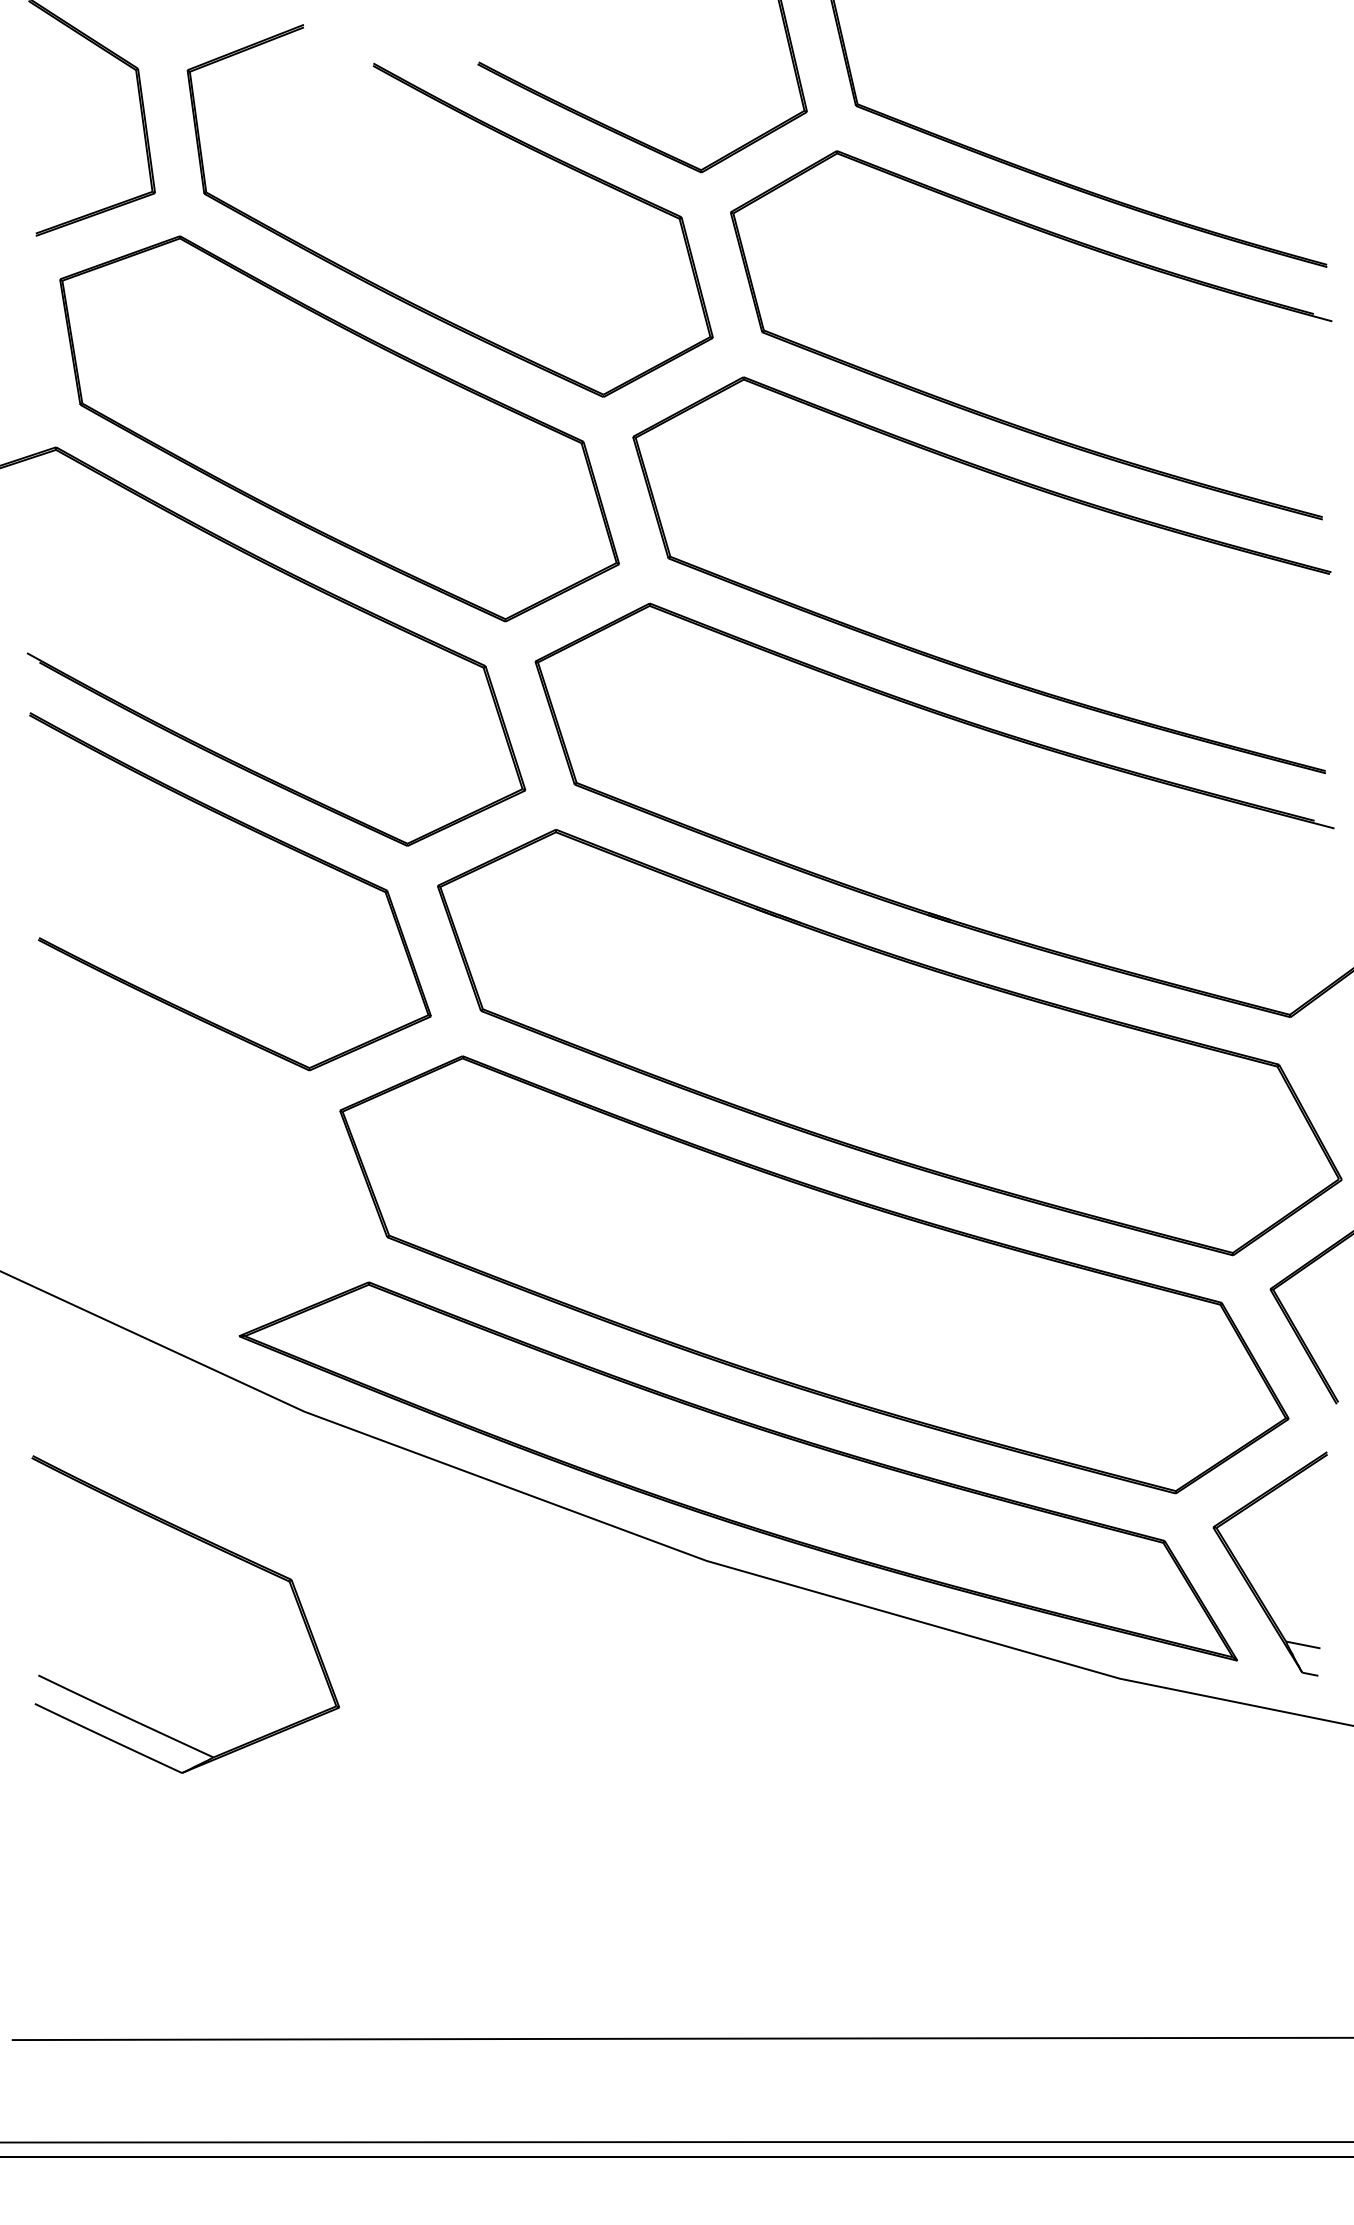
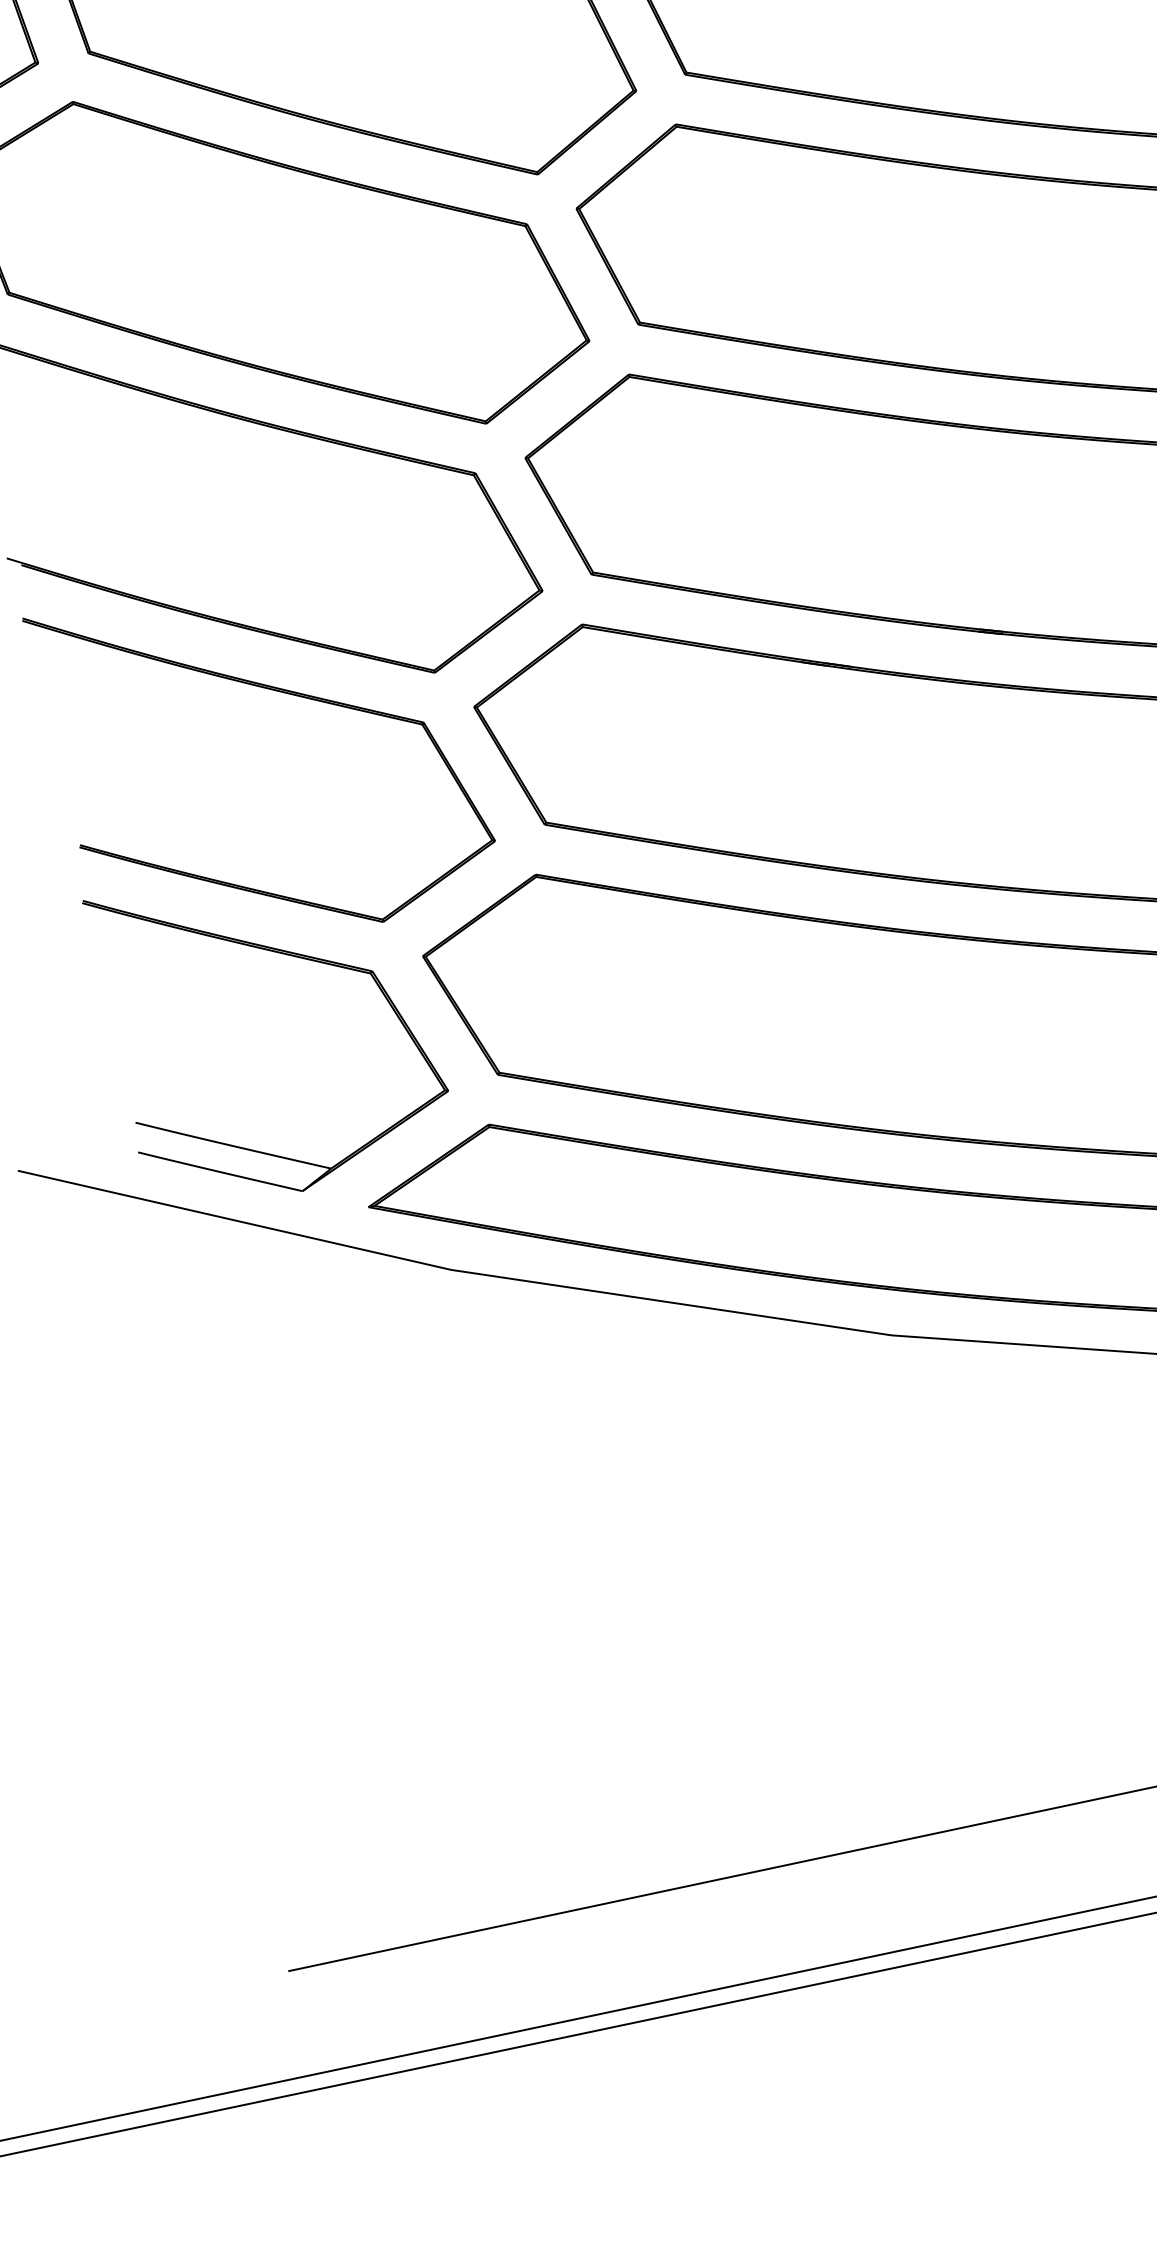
part: (217, 1549) -> (290, 956), moved

